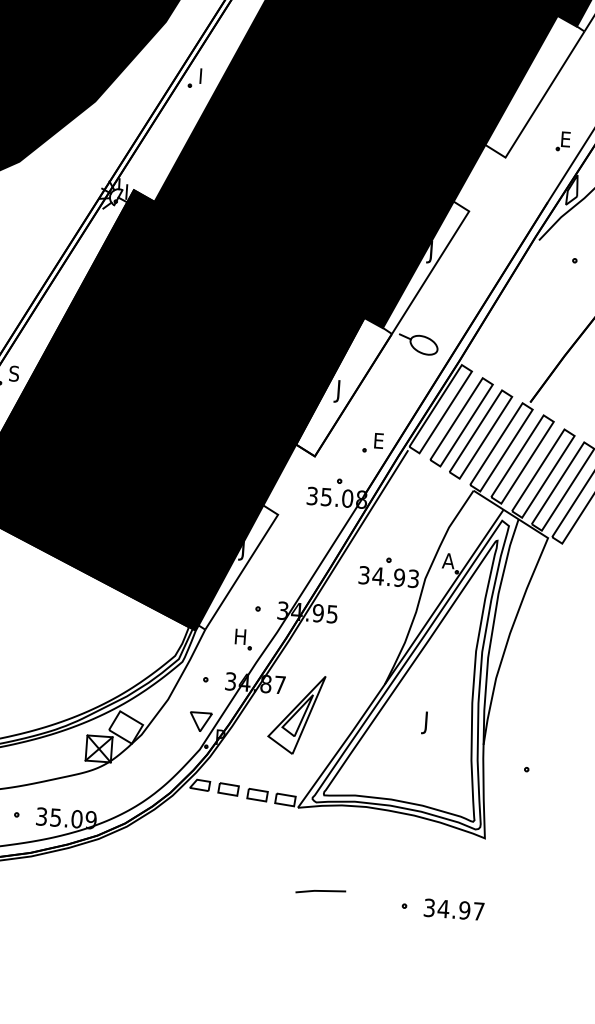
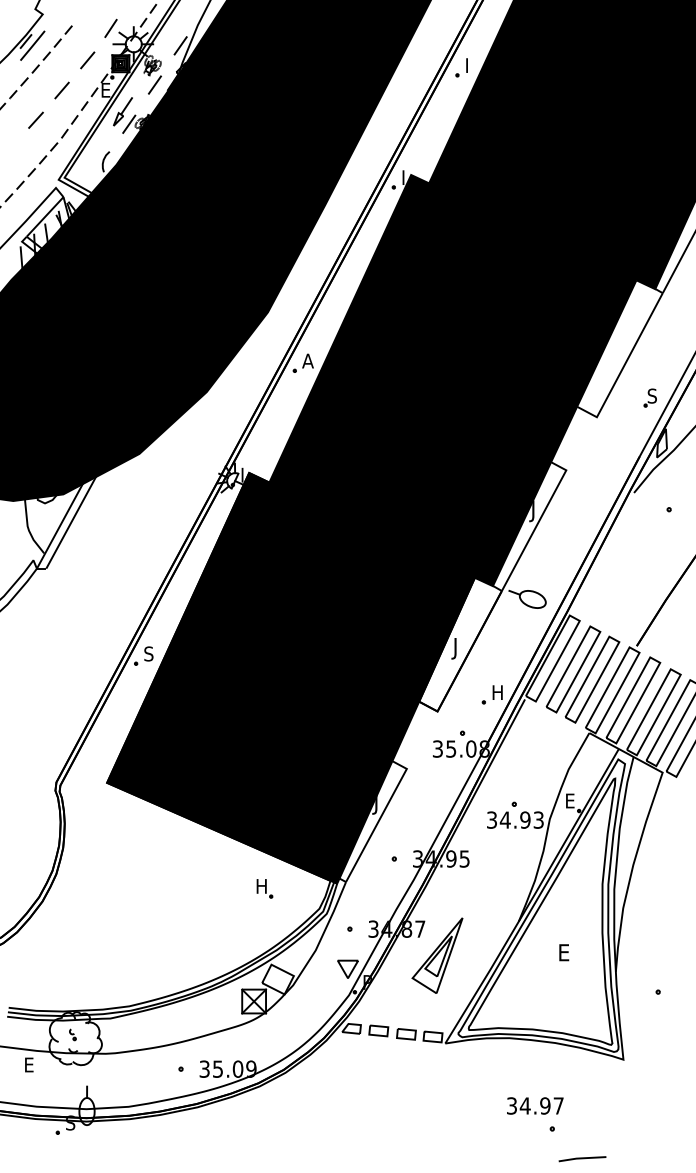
text: (204, 75) -> (307, 360), I -> A
text: (564, 138) -> (651, 395), E -> S
text: (380, 440) -> (498, 692), E -> H
text: (448, 560) -> (570, 800), A -> E
part: (243, 639) -> (264, 888), moved
text: (428, 722) -> (562, 954), J -> E
line: (320, 892) -> (582, 1159), moved
text: (454, 909) -> (535, 1105), moved

